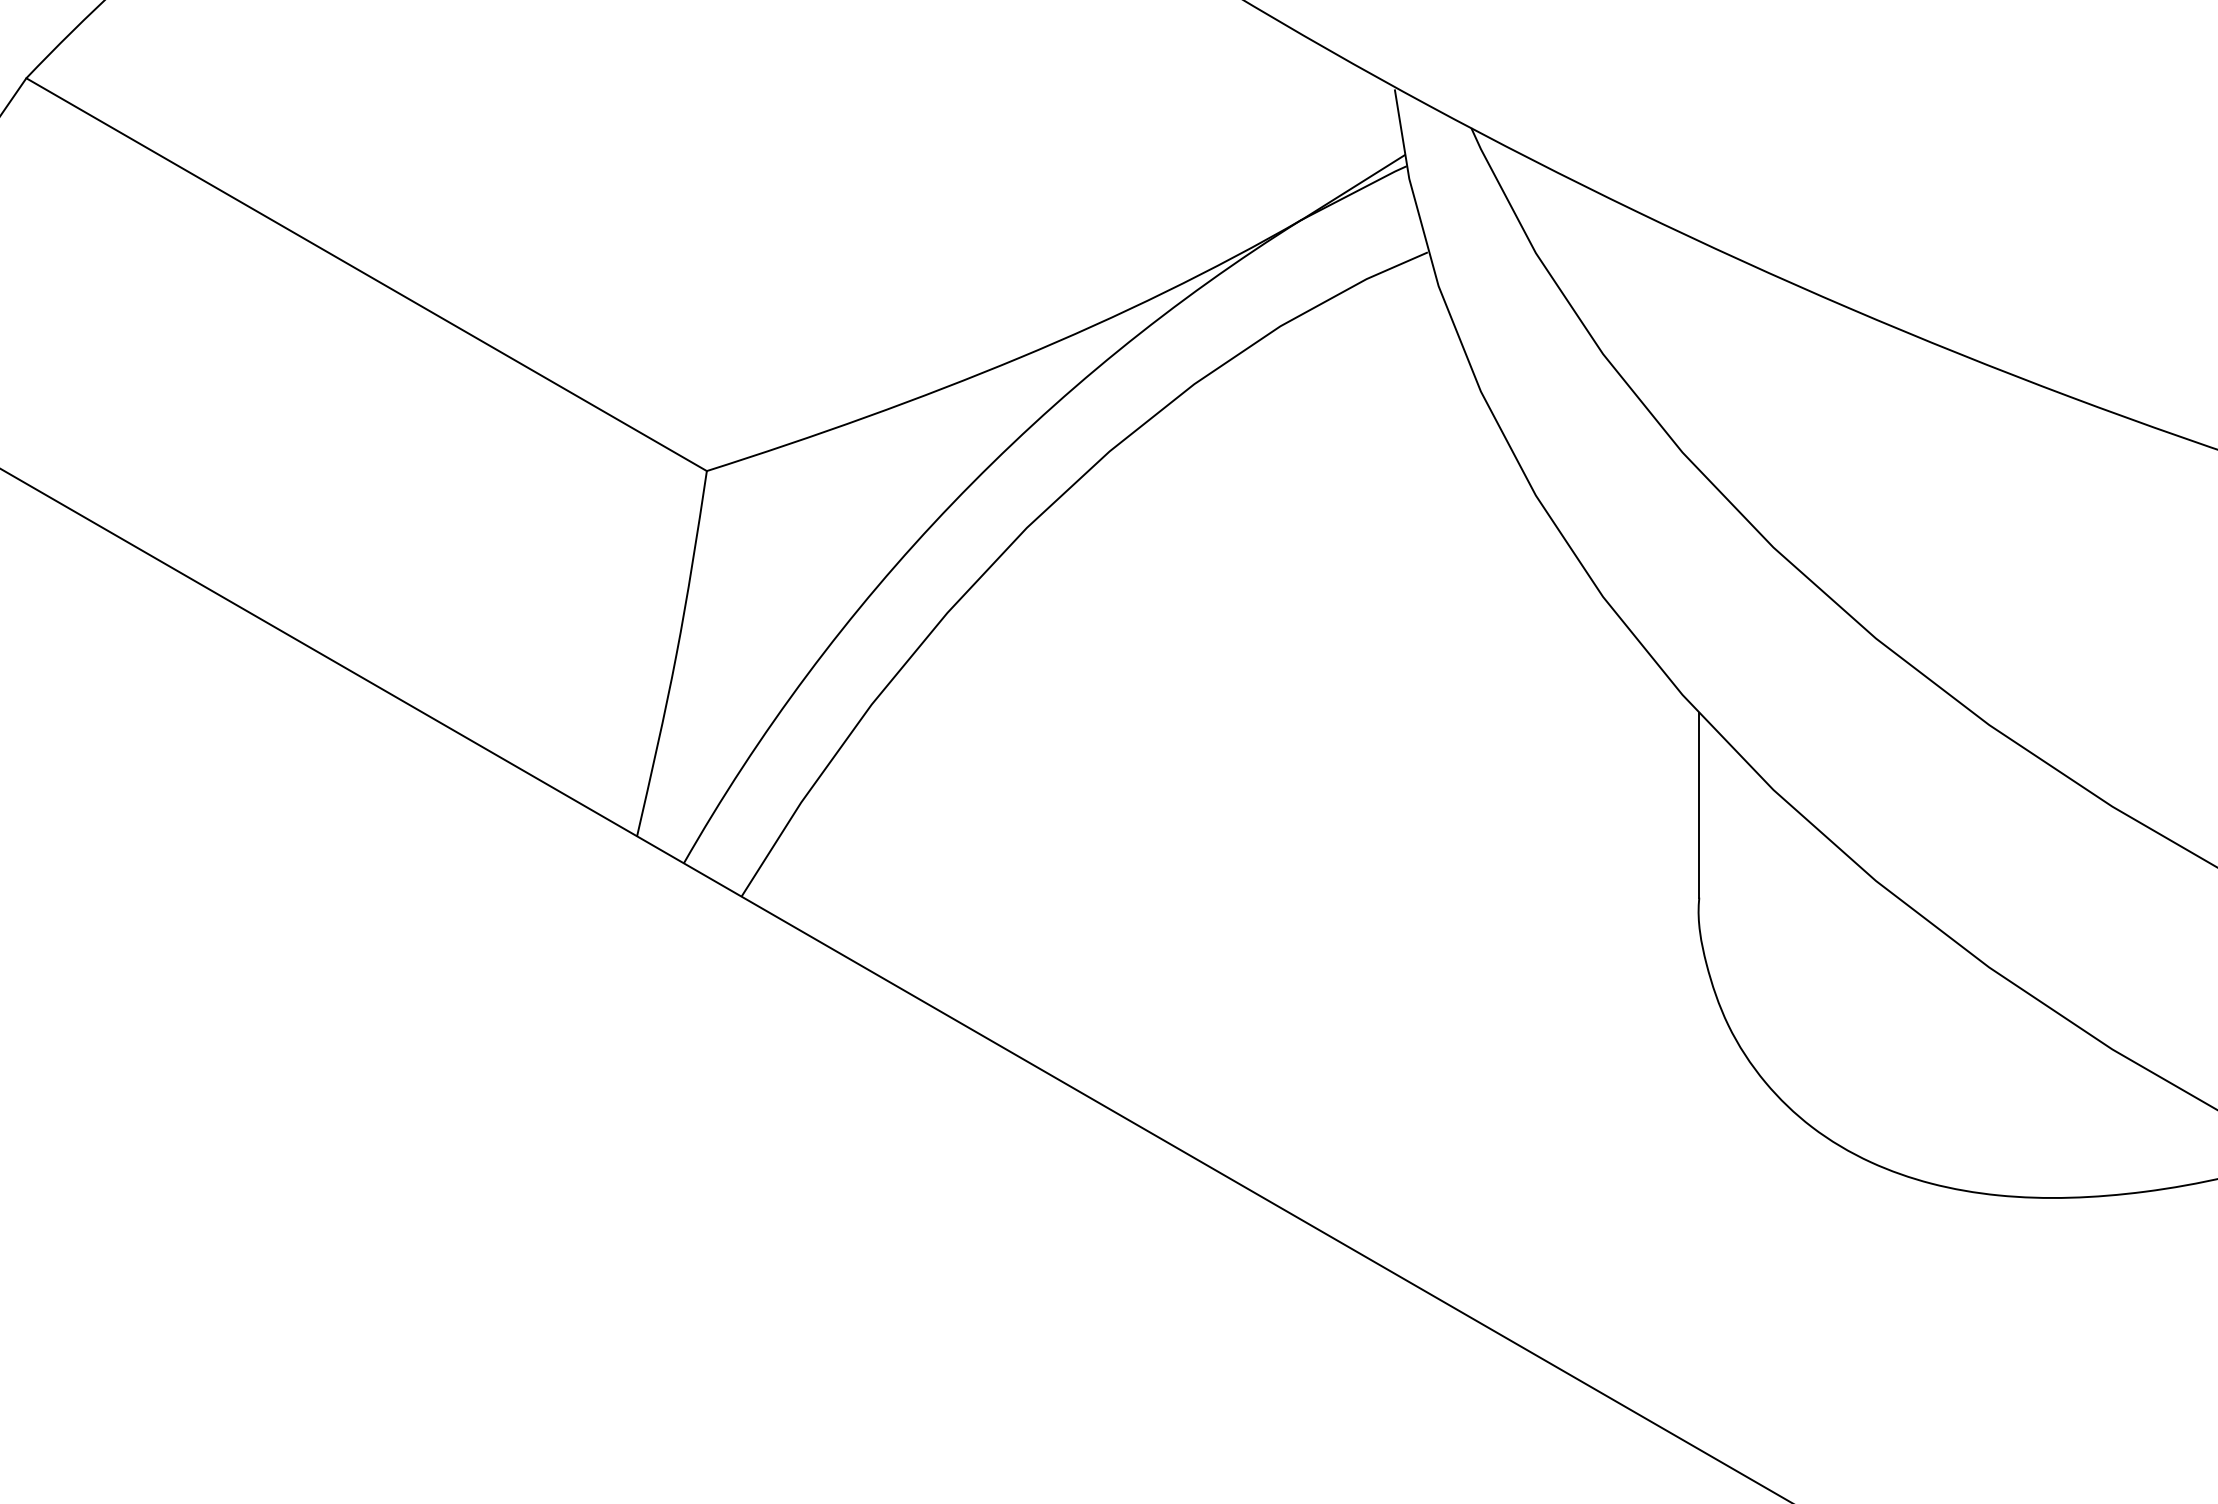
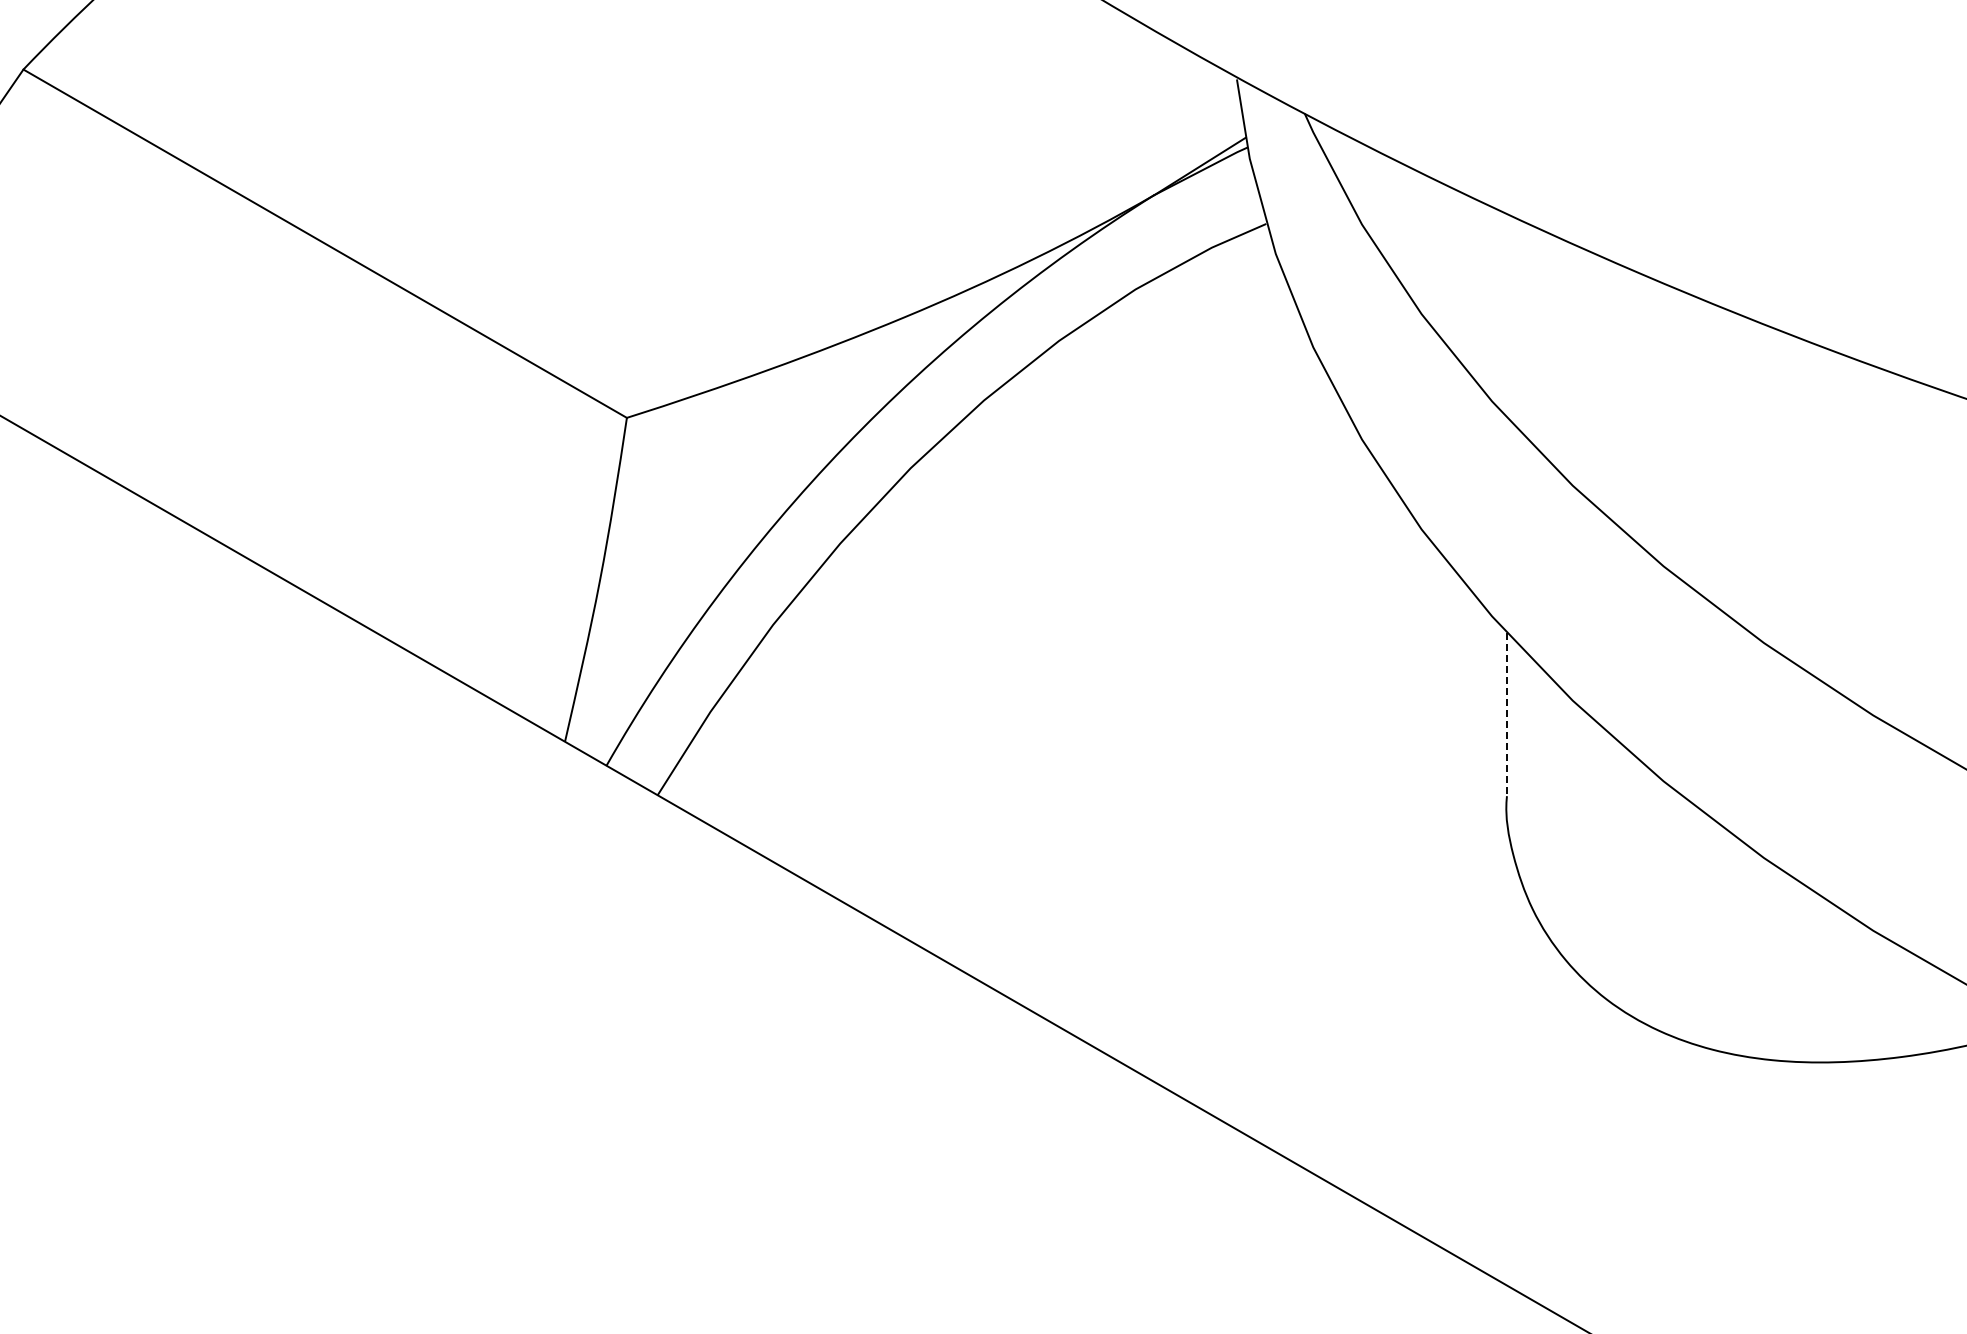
line: (1698, 805) -> (1506, 714), solid -> dashed

